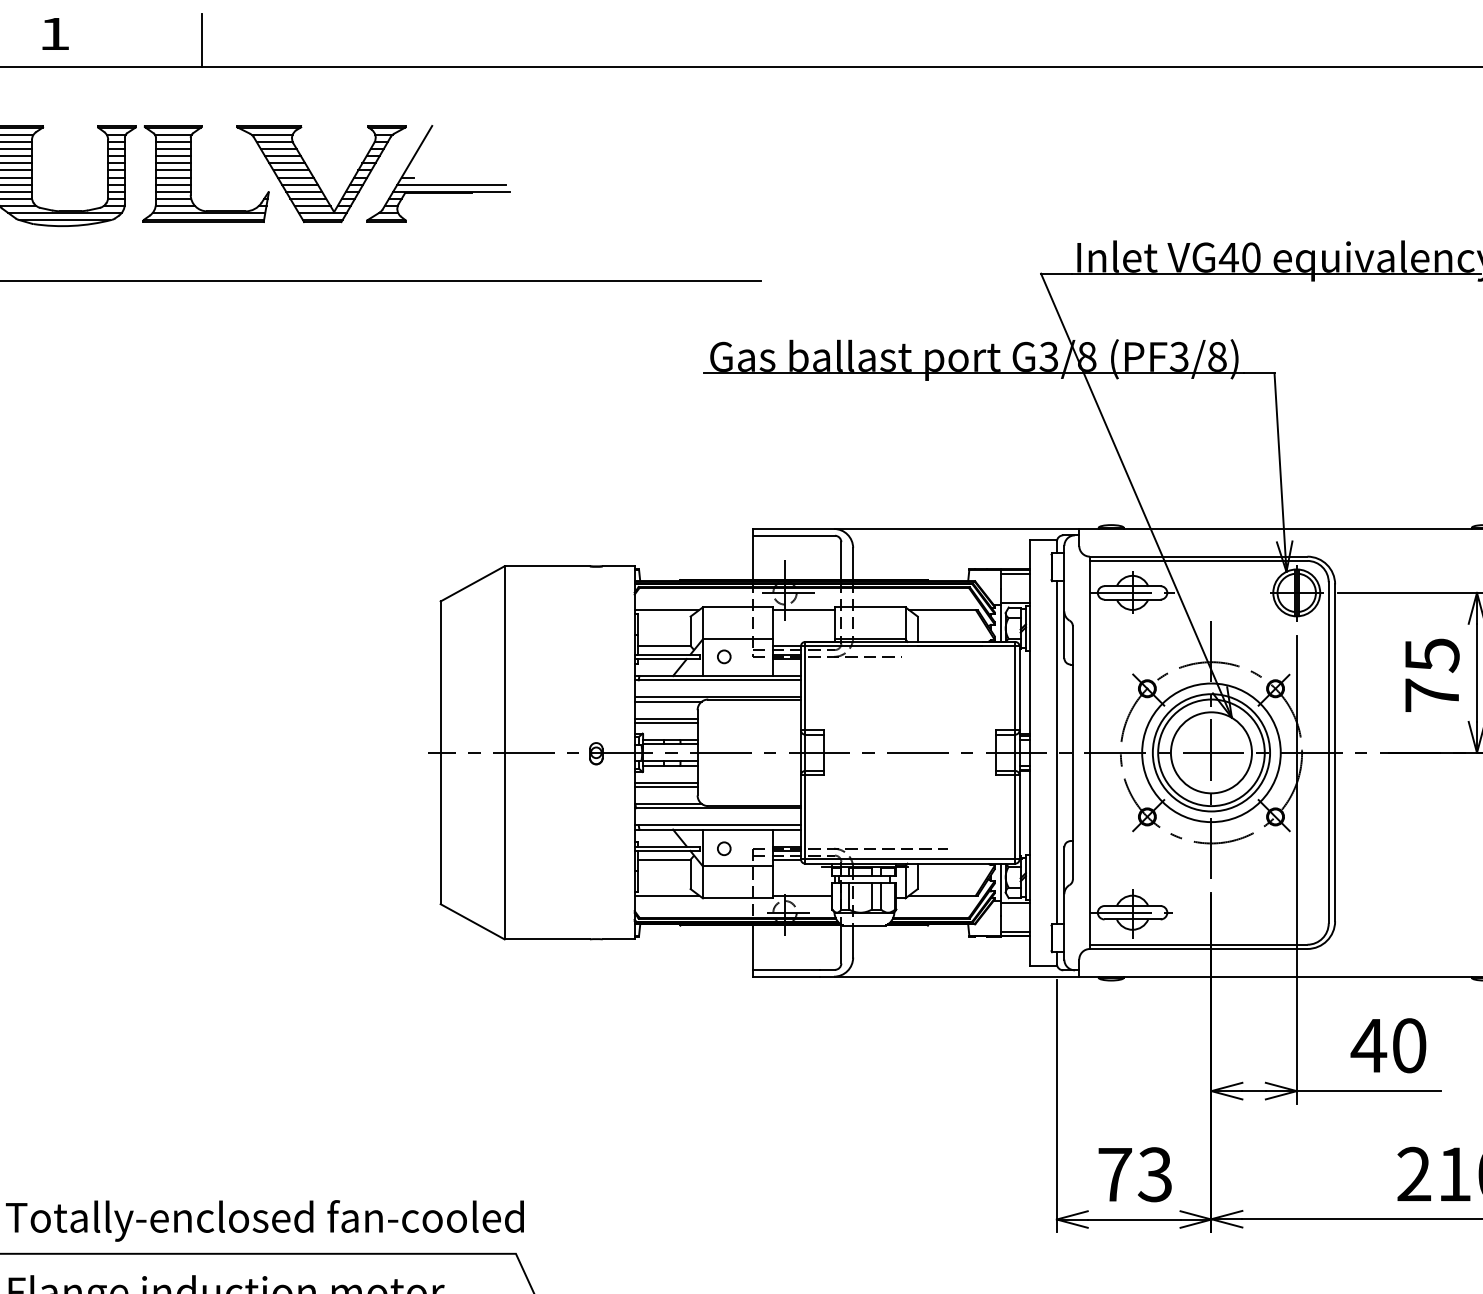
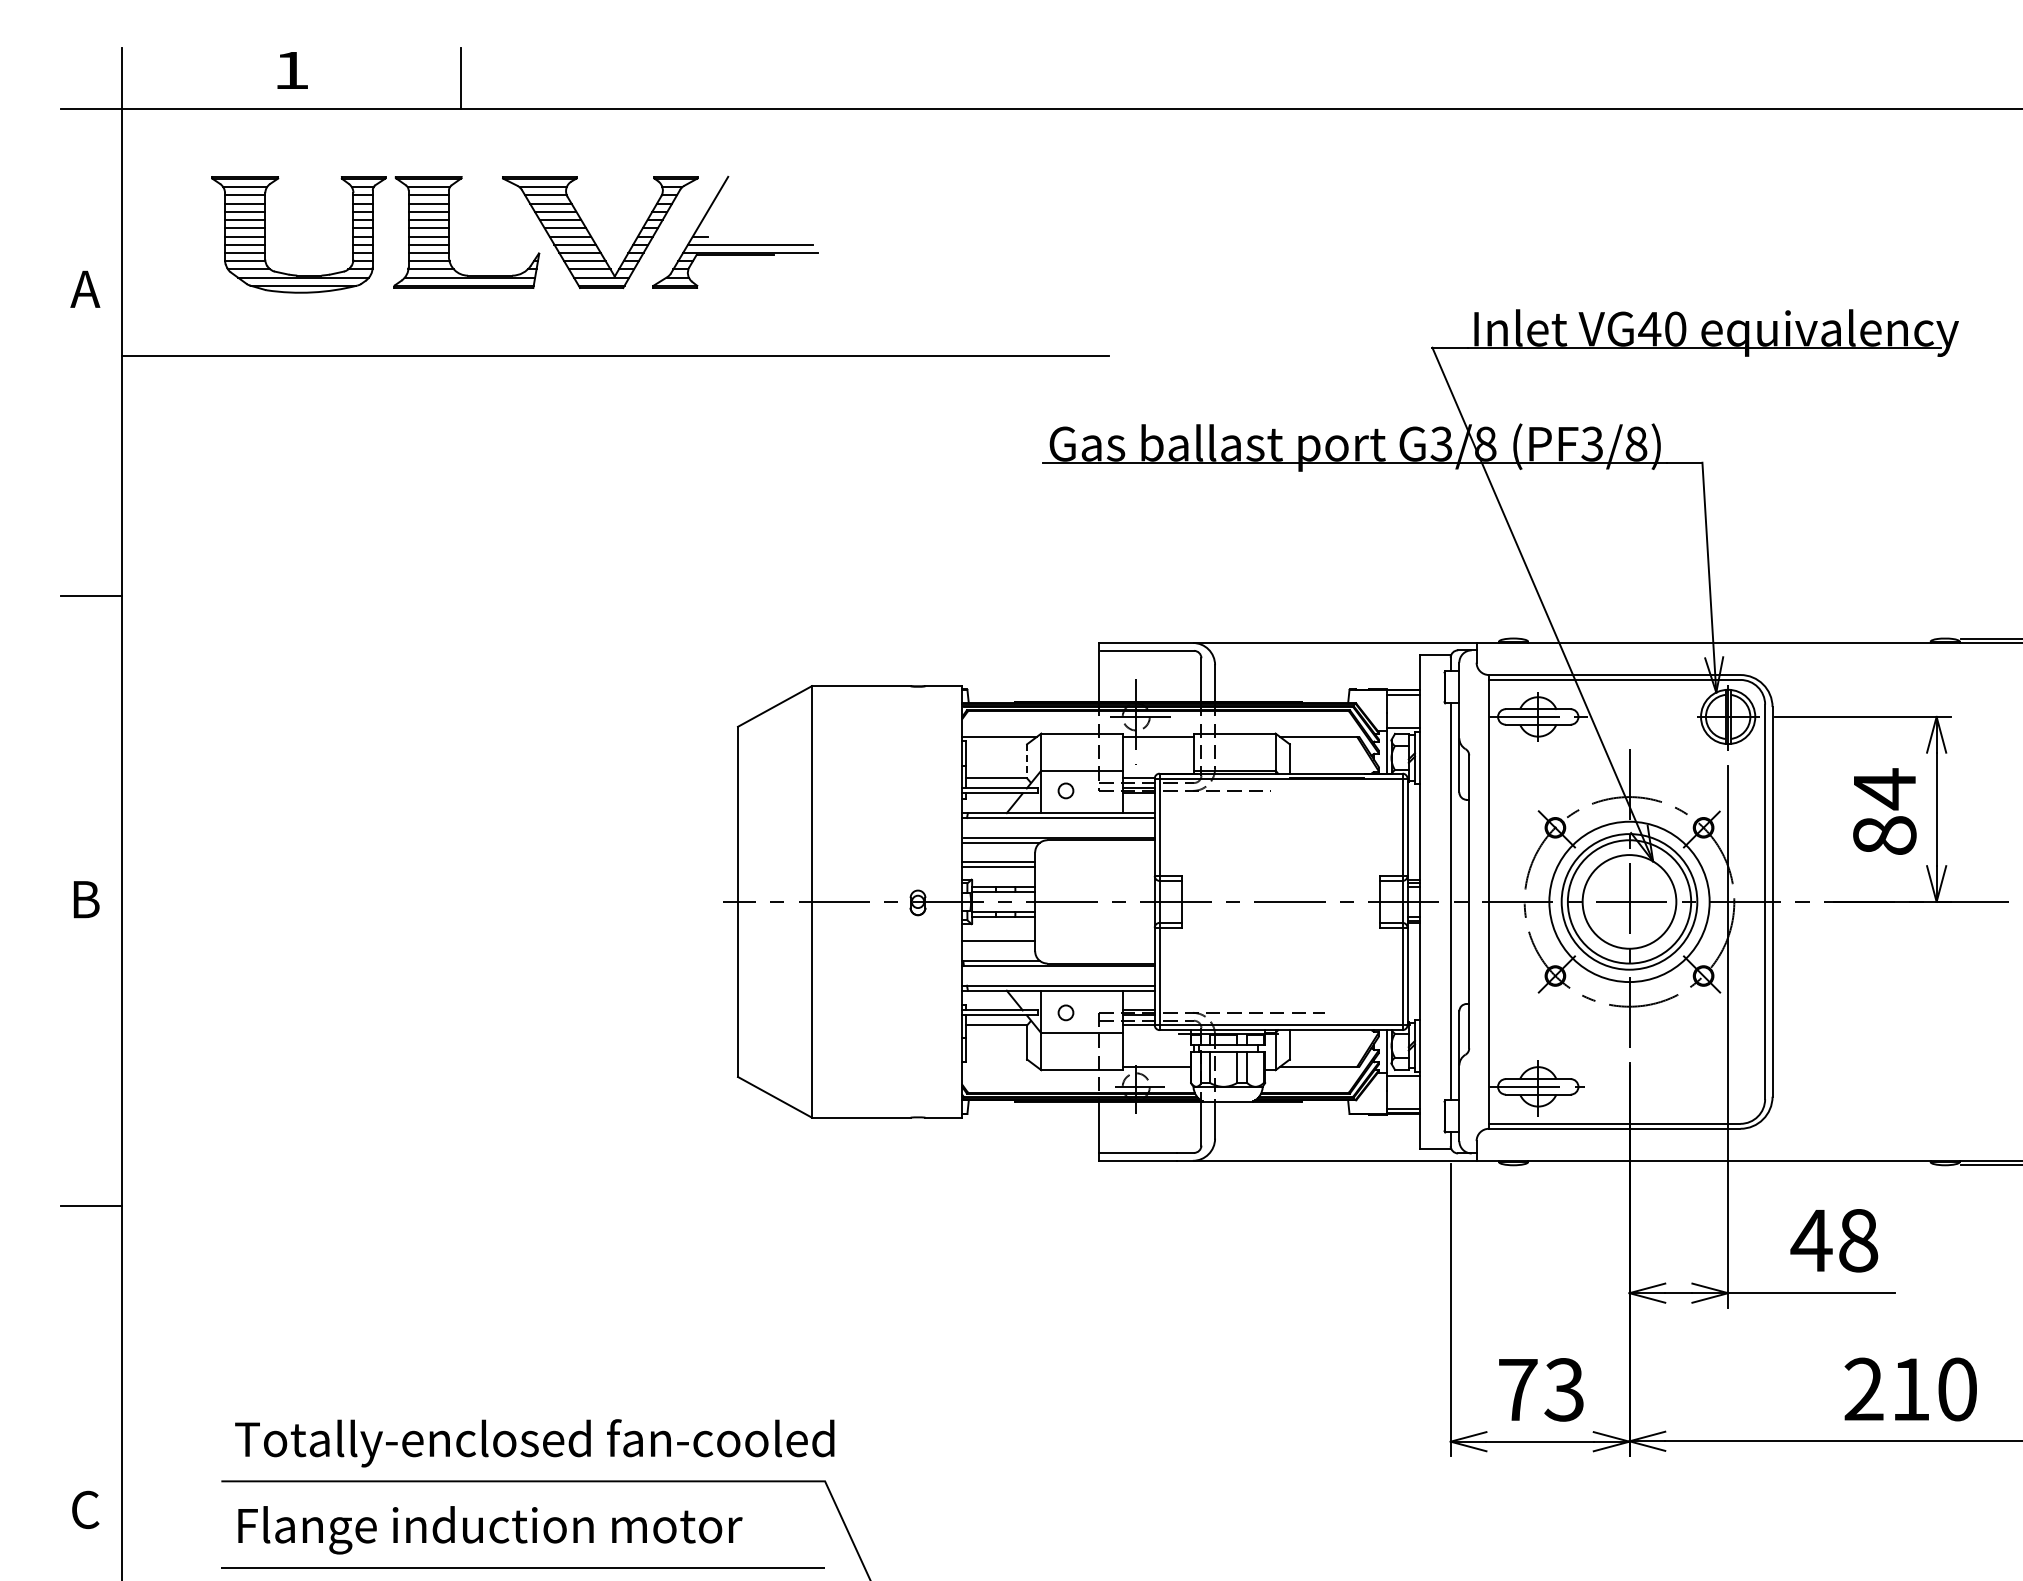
line: (690, 631) -> (1027, 761), solid -> dashed
text: (1431, 674) -> (1884, 811), 75 -> 84
line: (665, 782) -> (998, 936), removed
line: (666, 896) -> (999, 1067), removed
text: (1409, 1045) -> (1858, 1240), 40 -> 48

